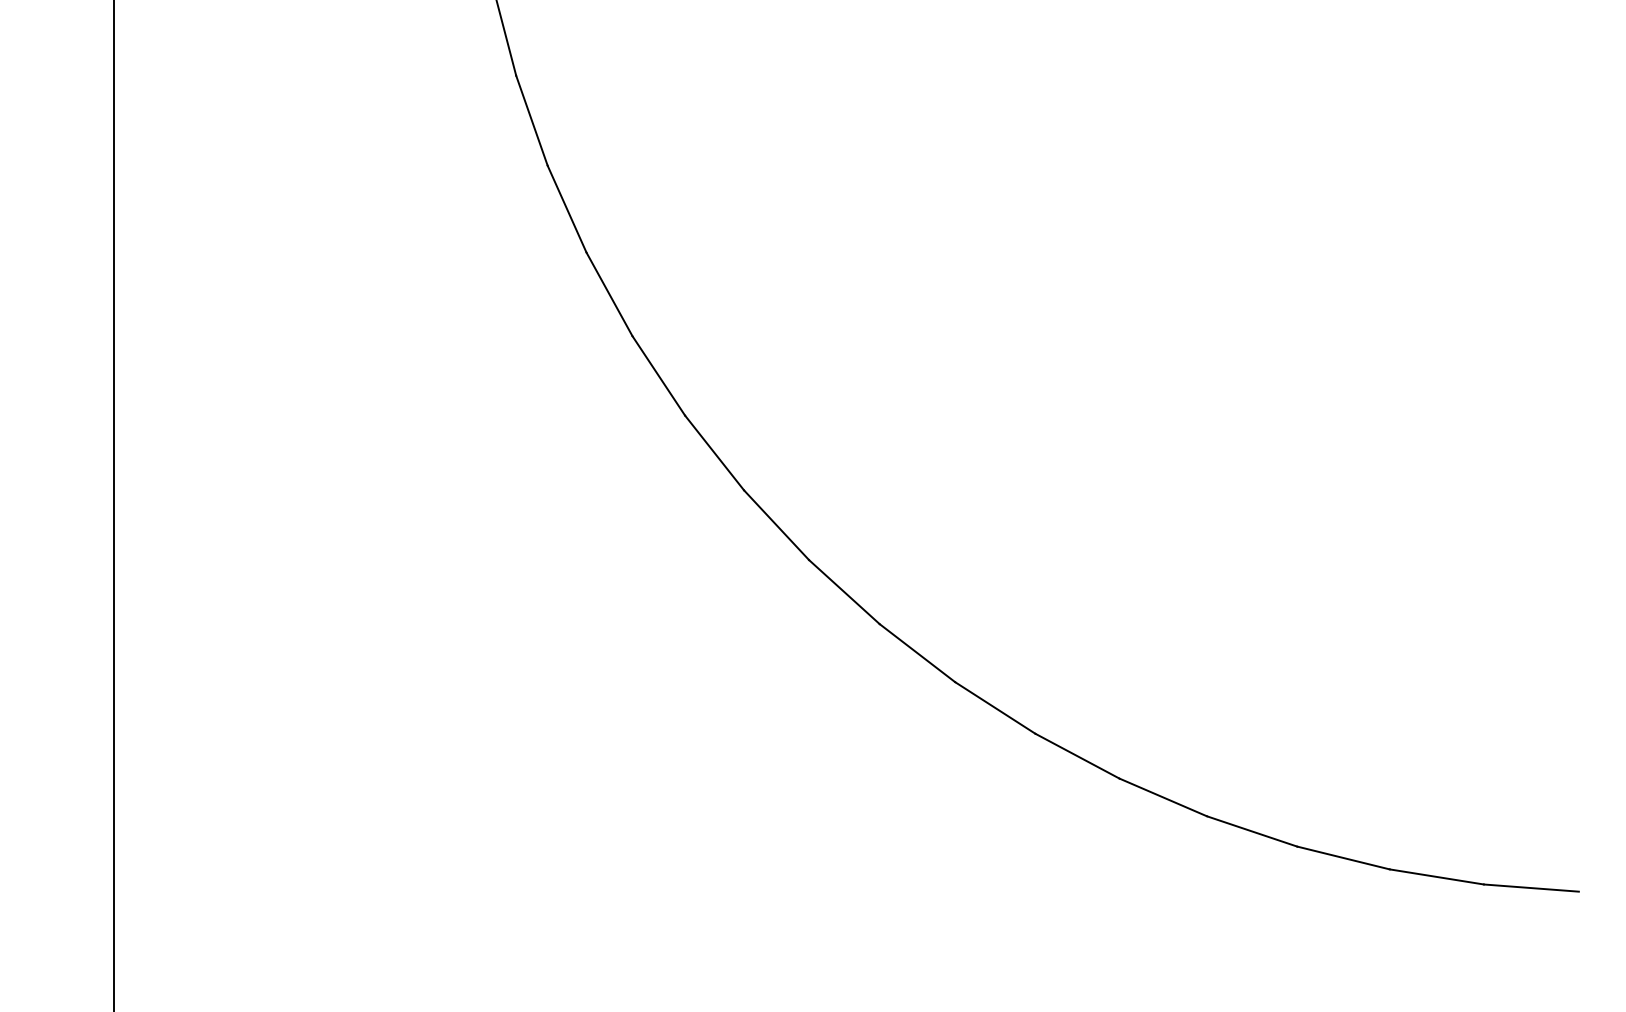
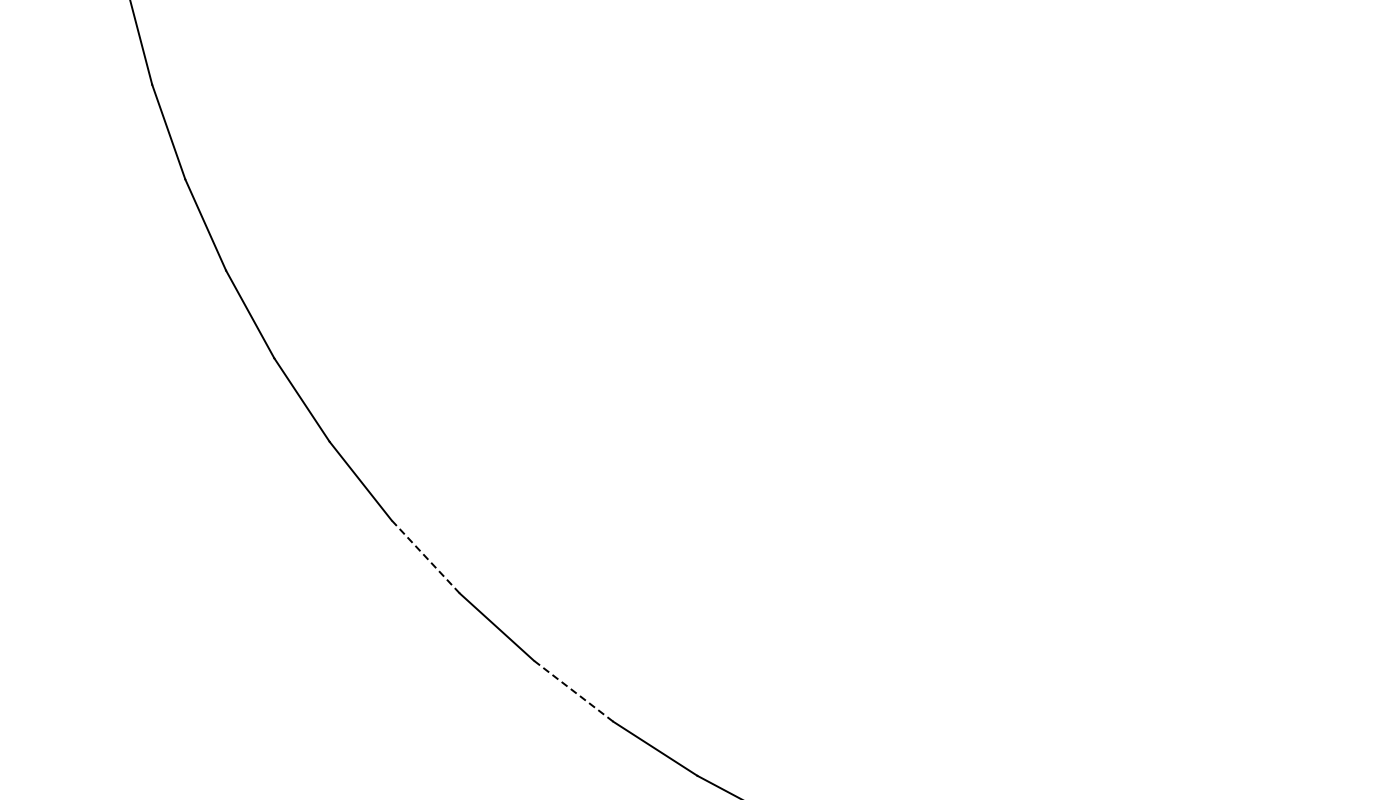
line: (776, 525) -> (425, 557), solid -> dashed
line: (917, 653) -> (573, 691), solid -> dashed

